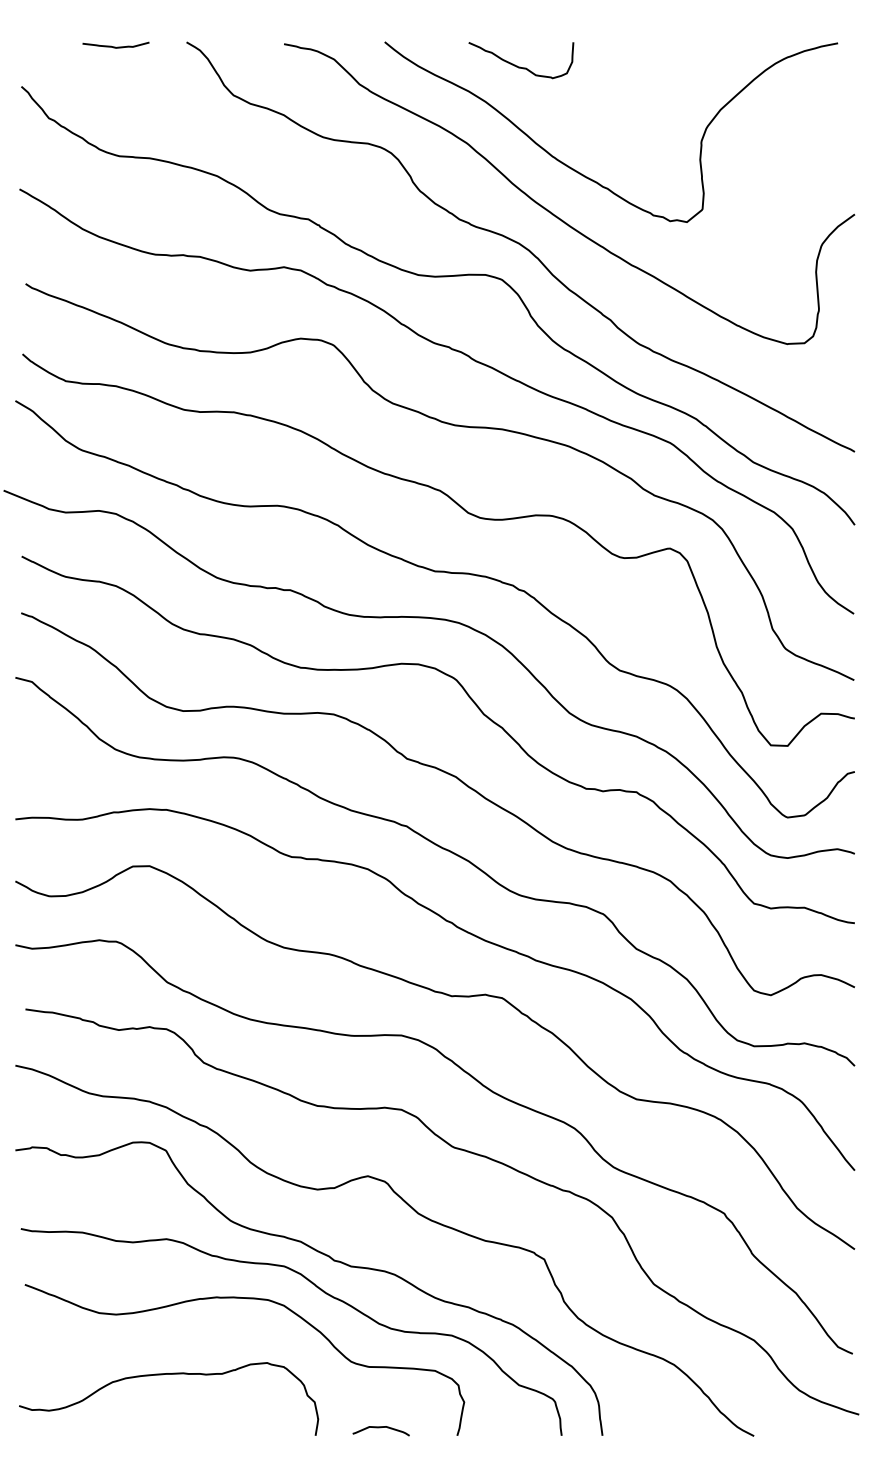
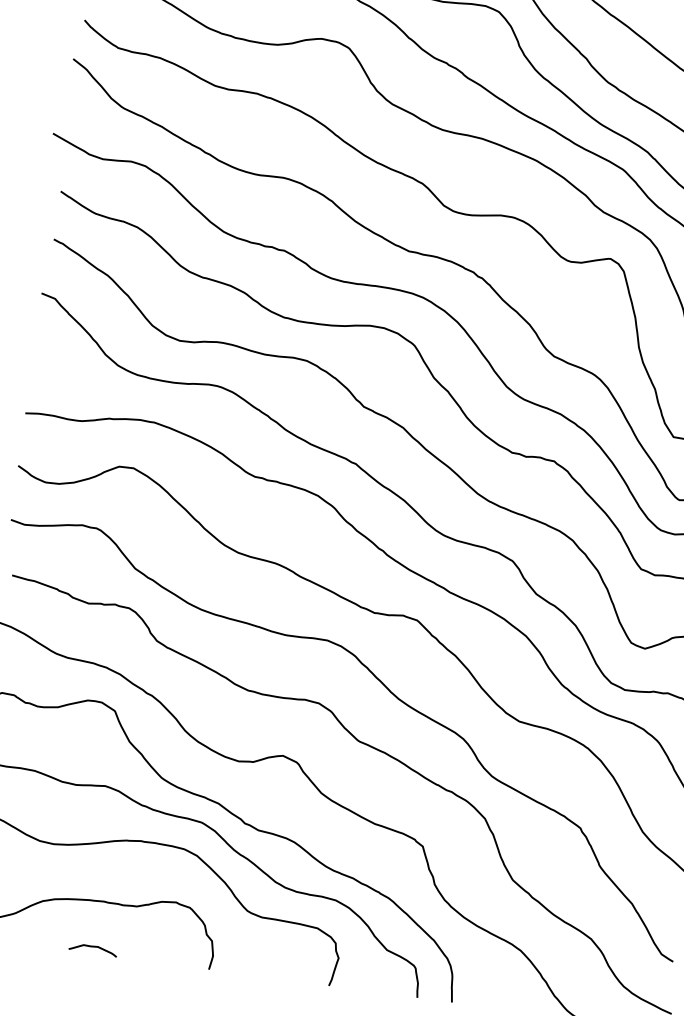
curve: (380, 1428) -> (92, 947), moved

